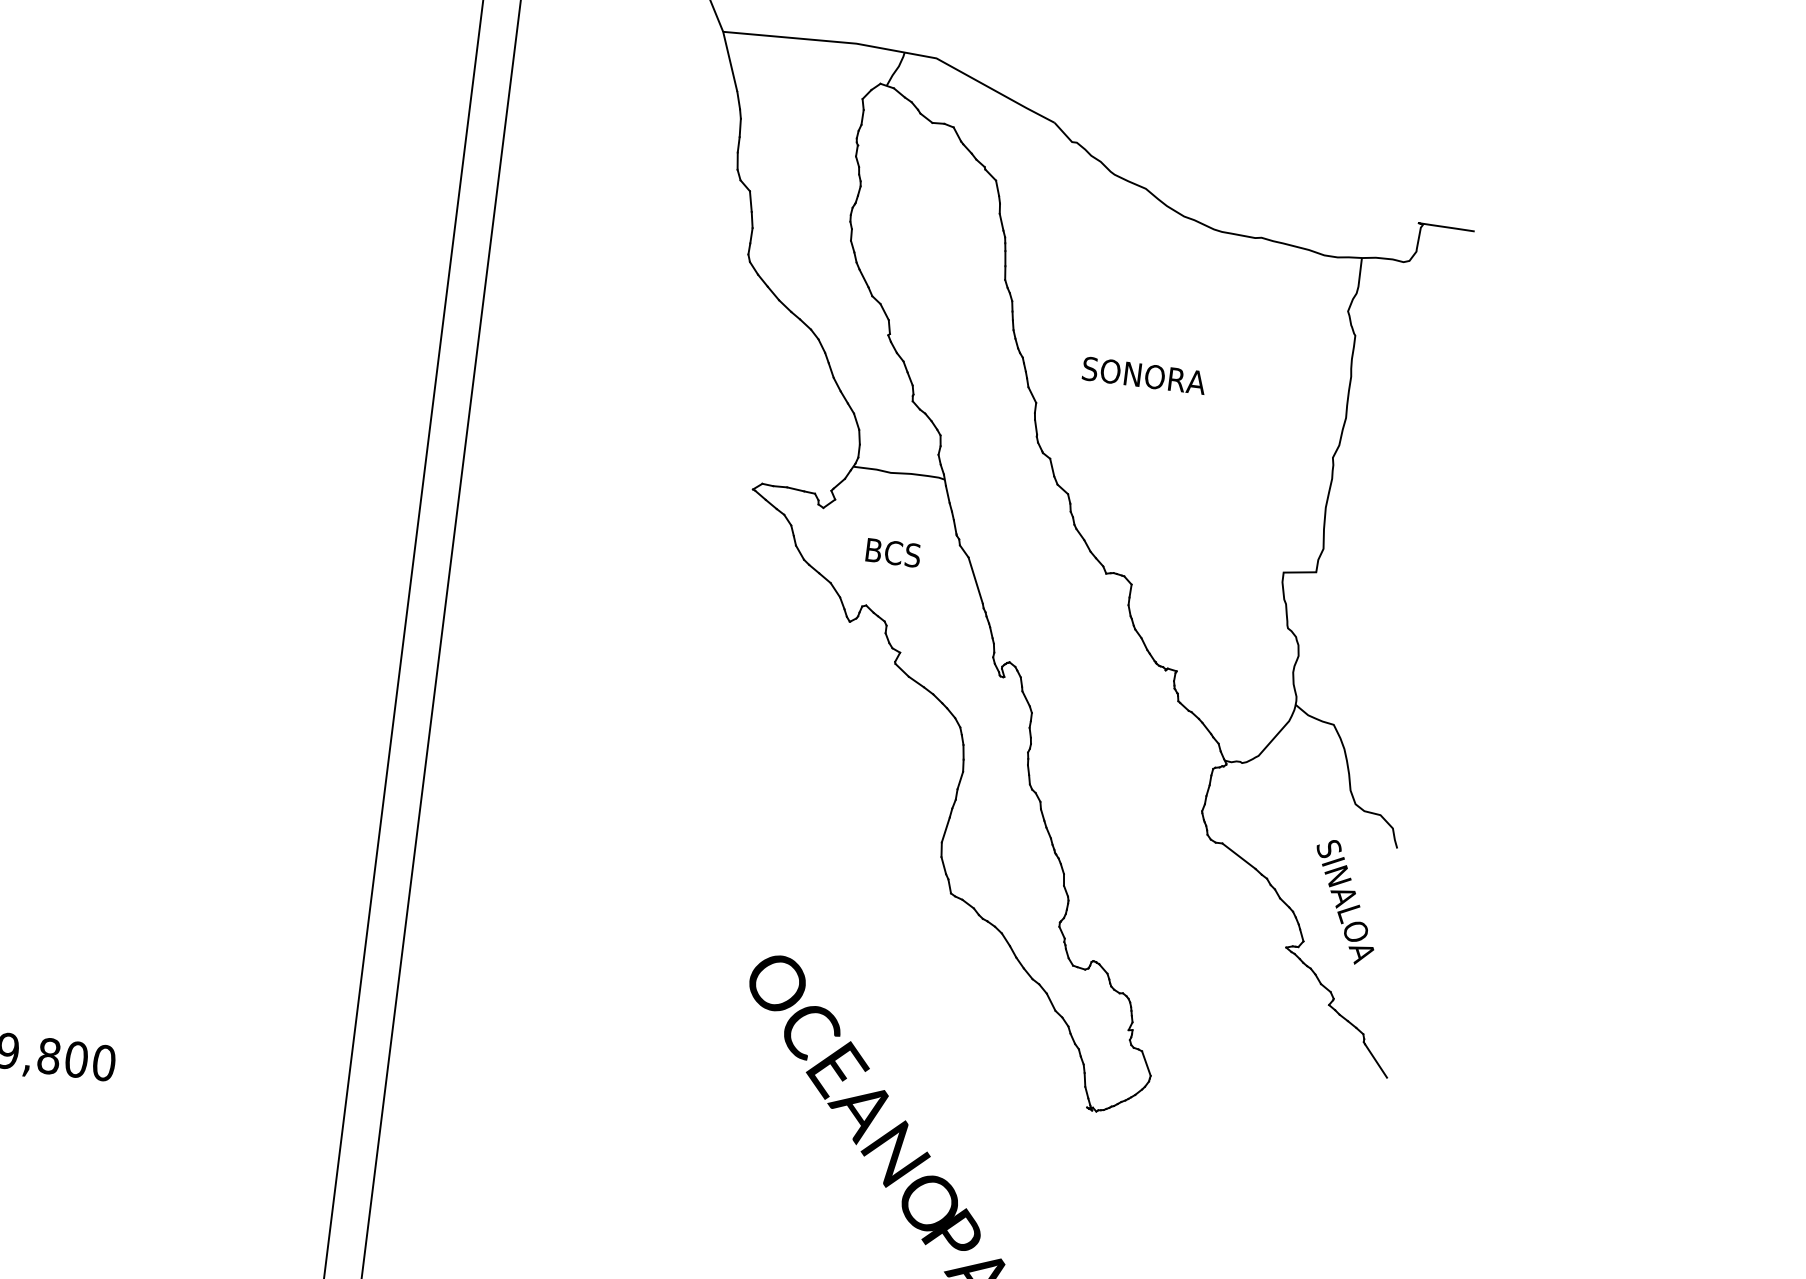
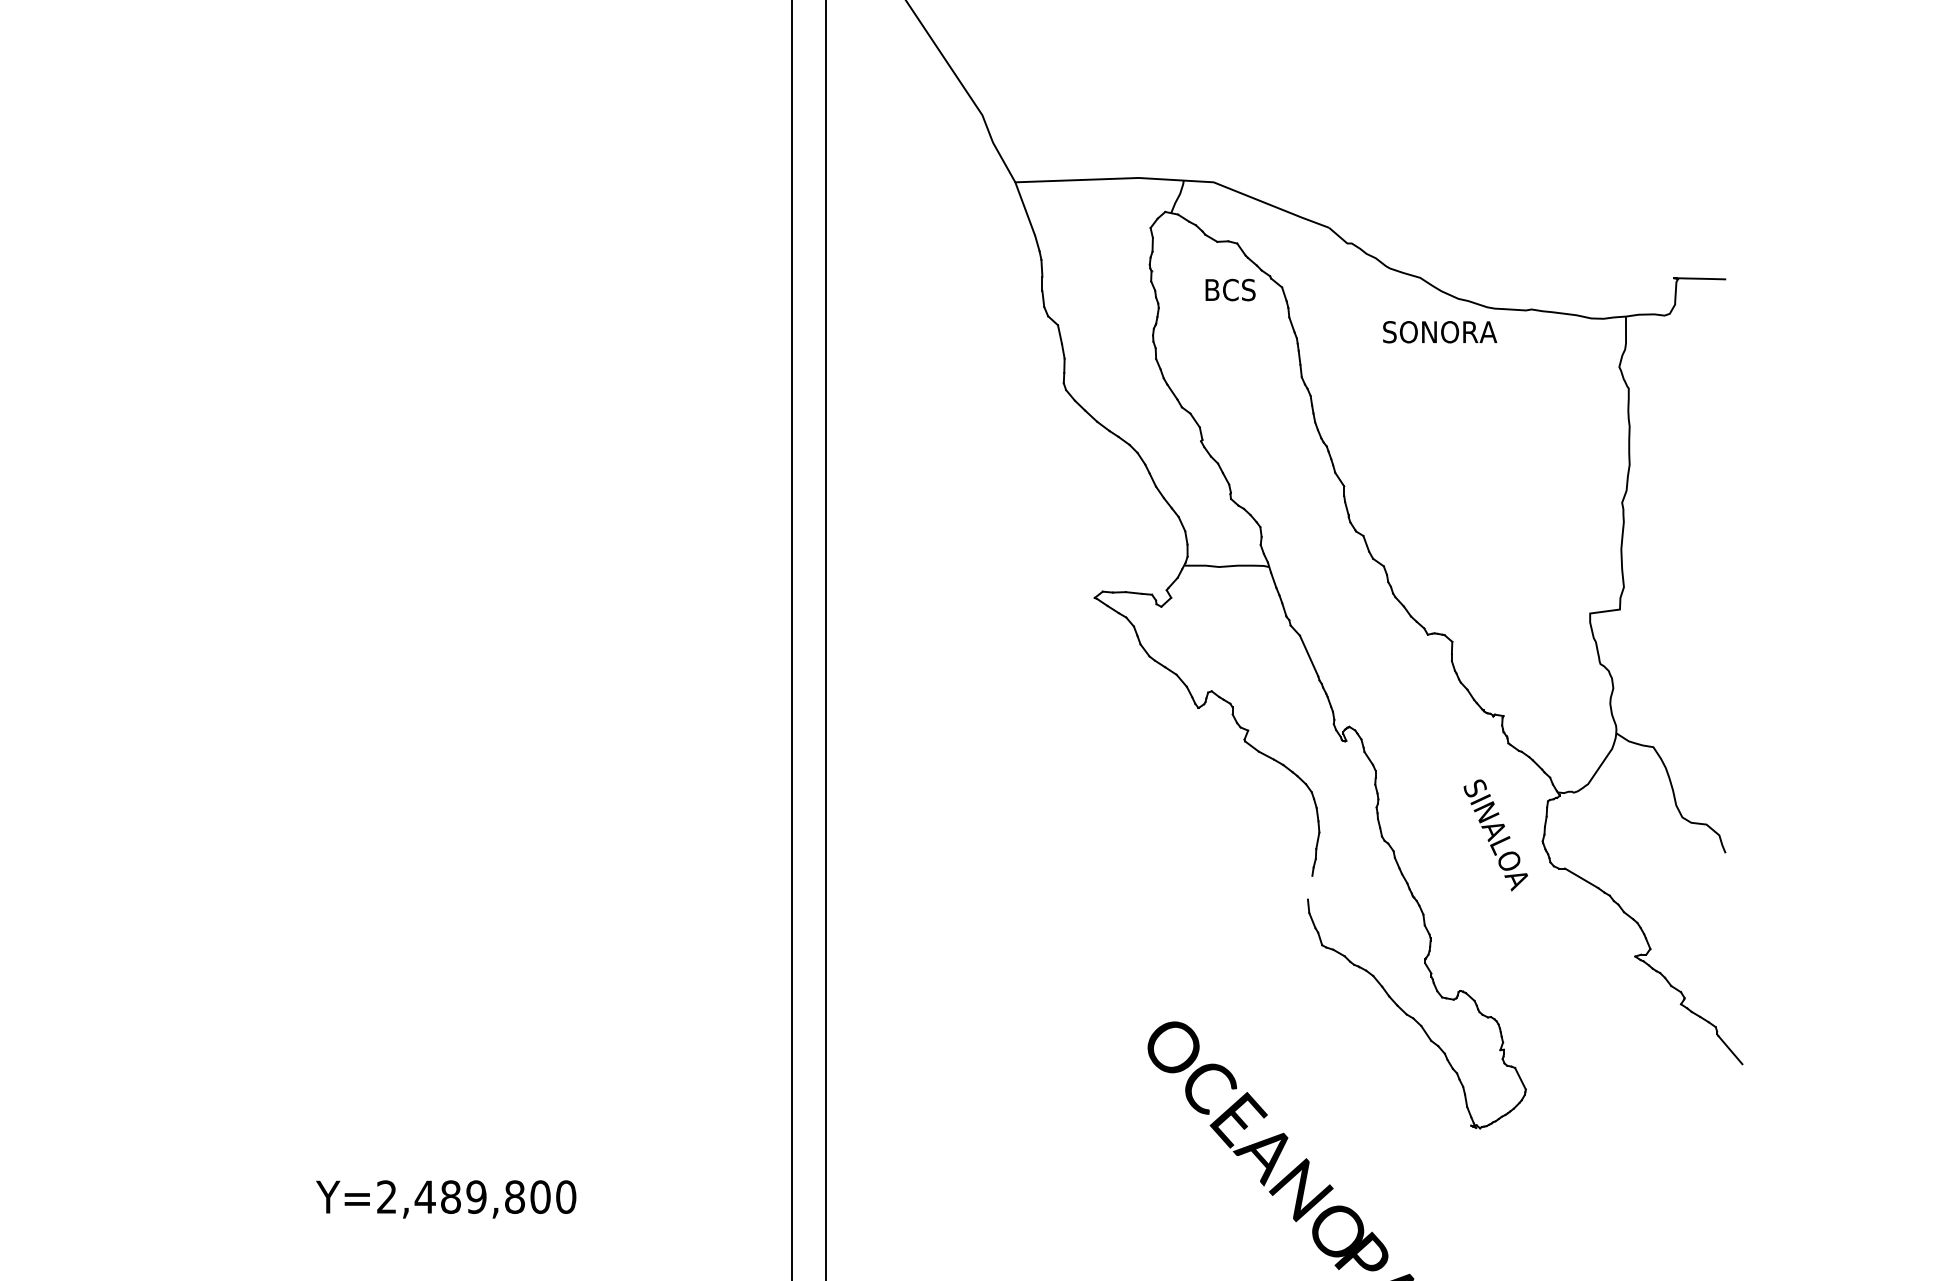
text: (1144, 376) -> (1440, 332), moved
text: (893, 552) -> (1230, 289), moved
line: (945, 829) -> (1309, 887), removed
text: (1344, 902) -> (1495, 835), moved

